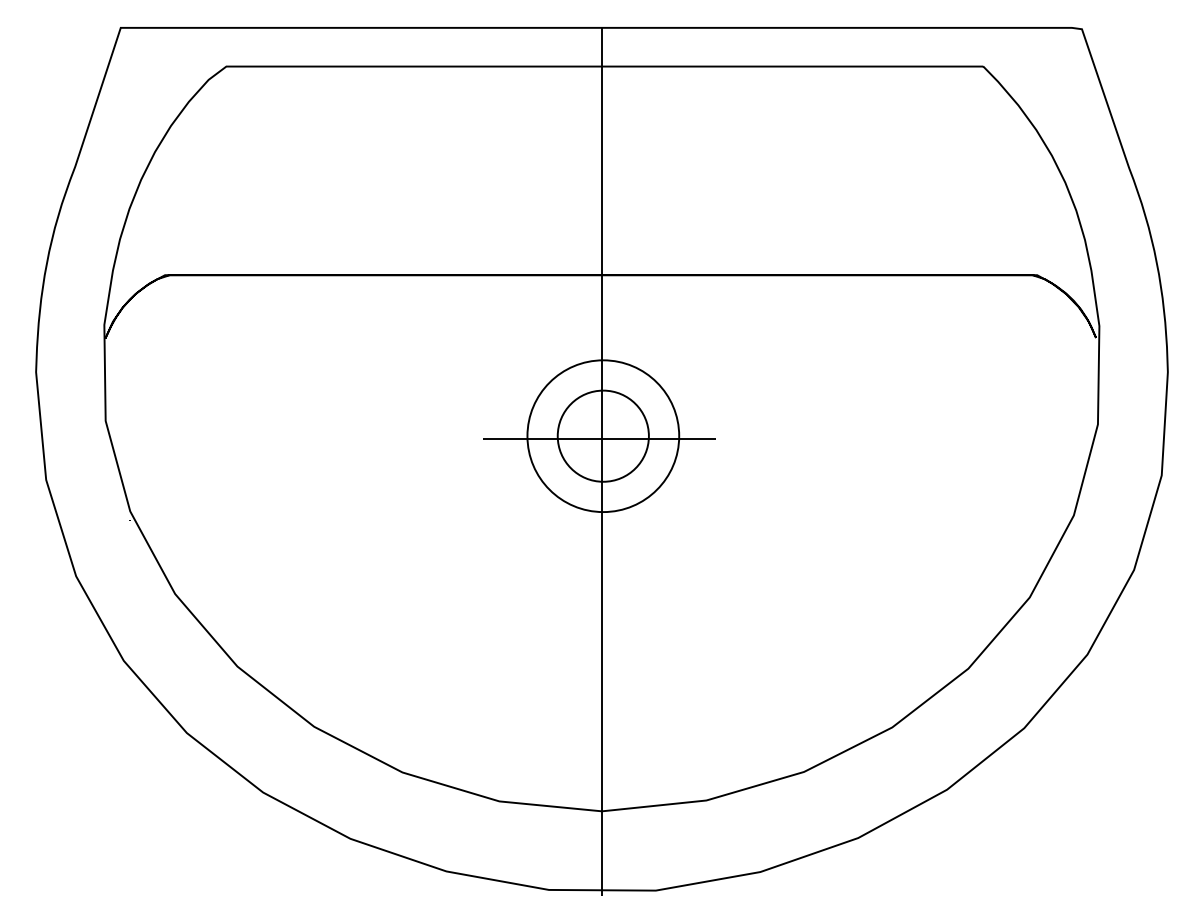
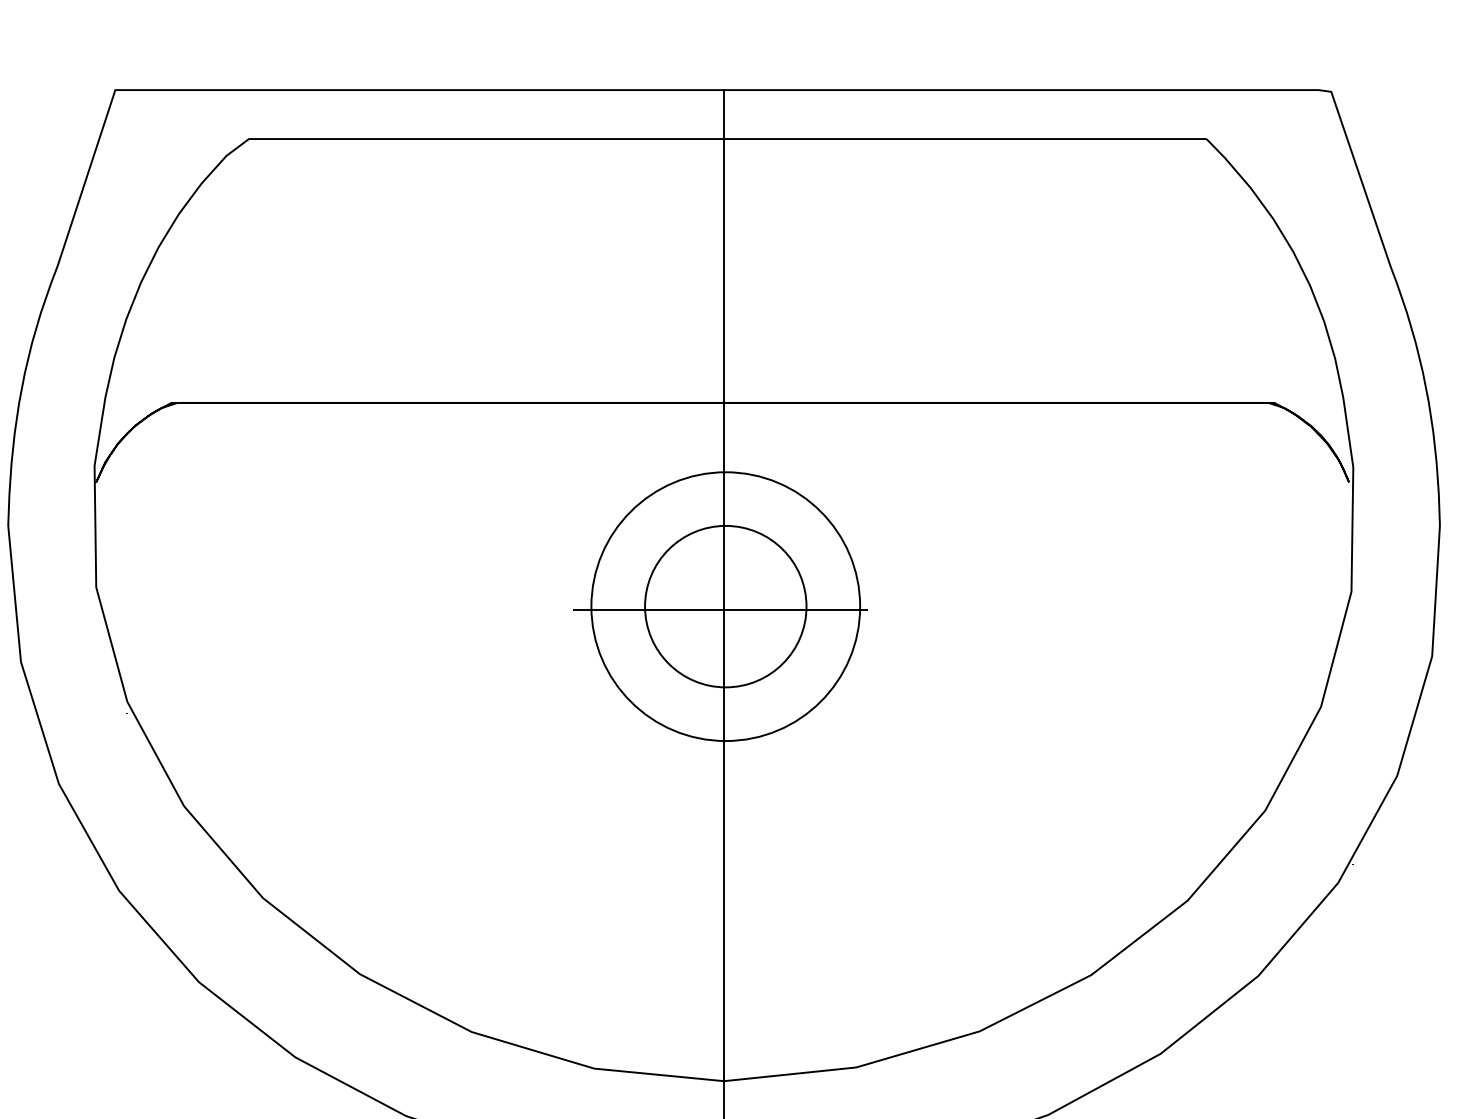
circle: (602, 435) -> (724, 605), size x1.4
circle: (603, 436) -> (725, 607), size x1.4

